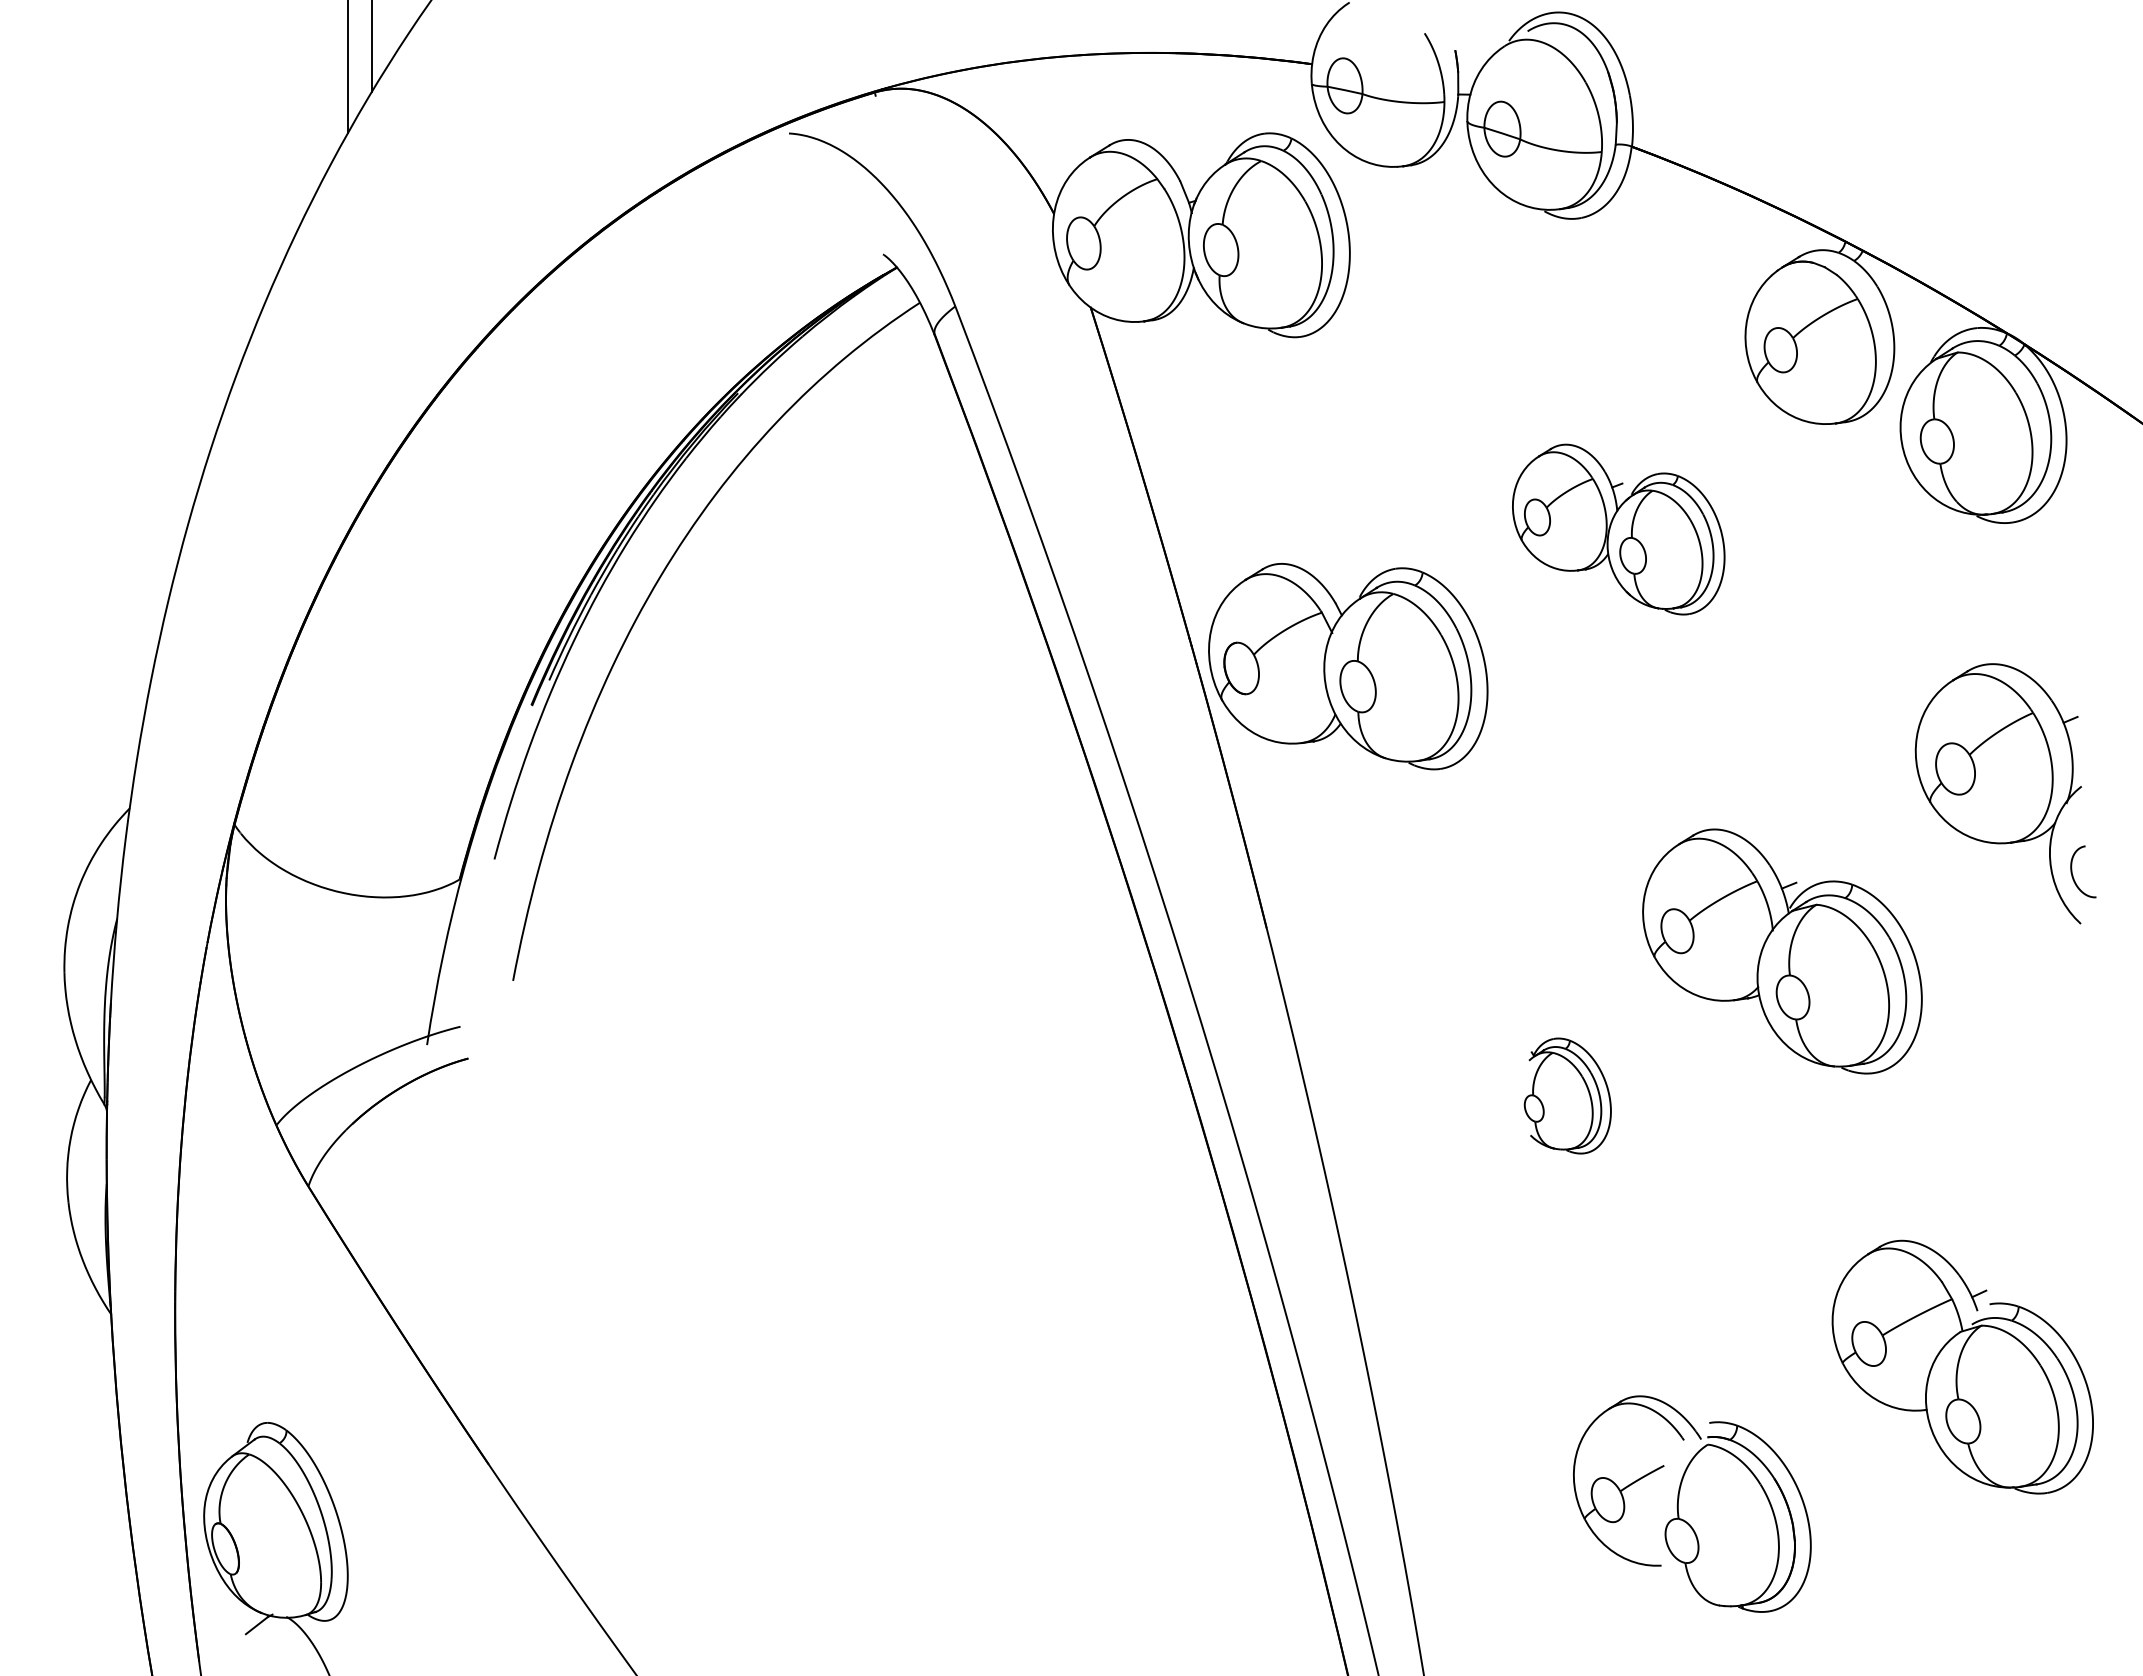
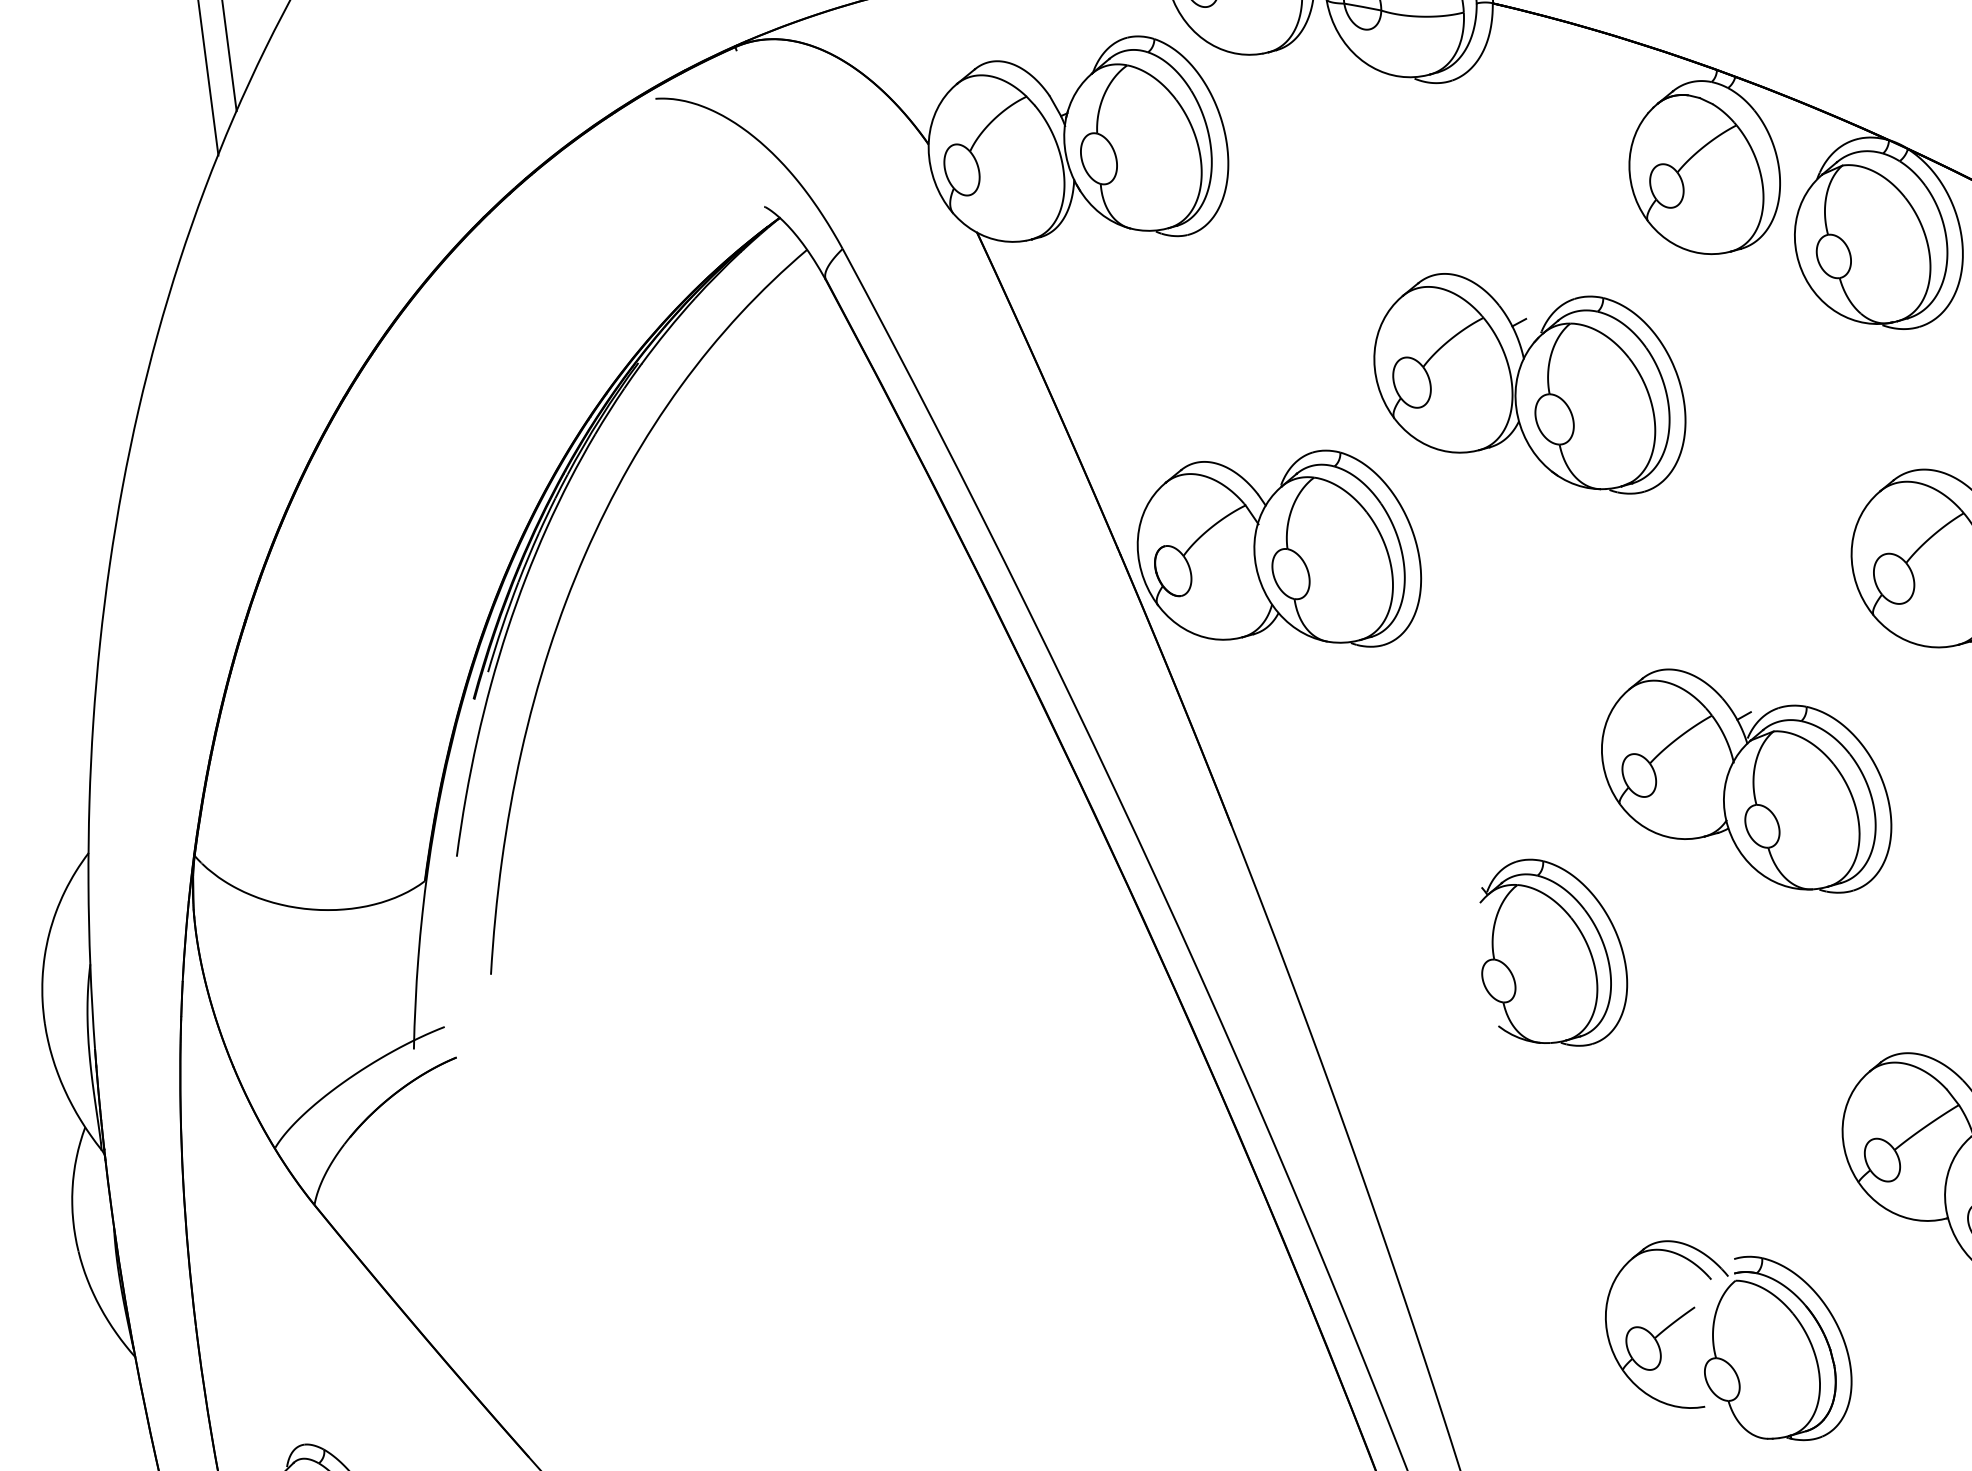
part: (1618, 529) -> (1529, 384), size x1.43
part: (1567, 1095) -> (1551, 952), size x1.67

